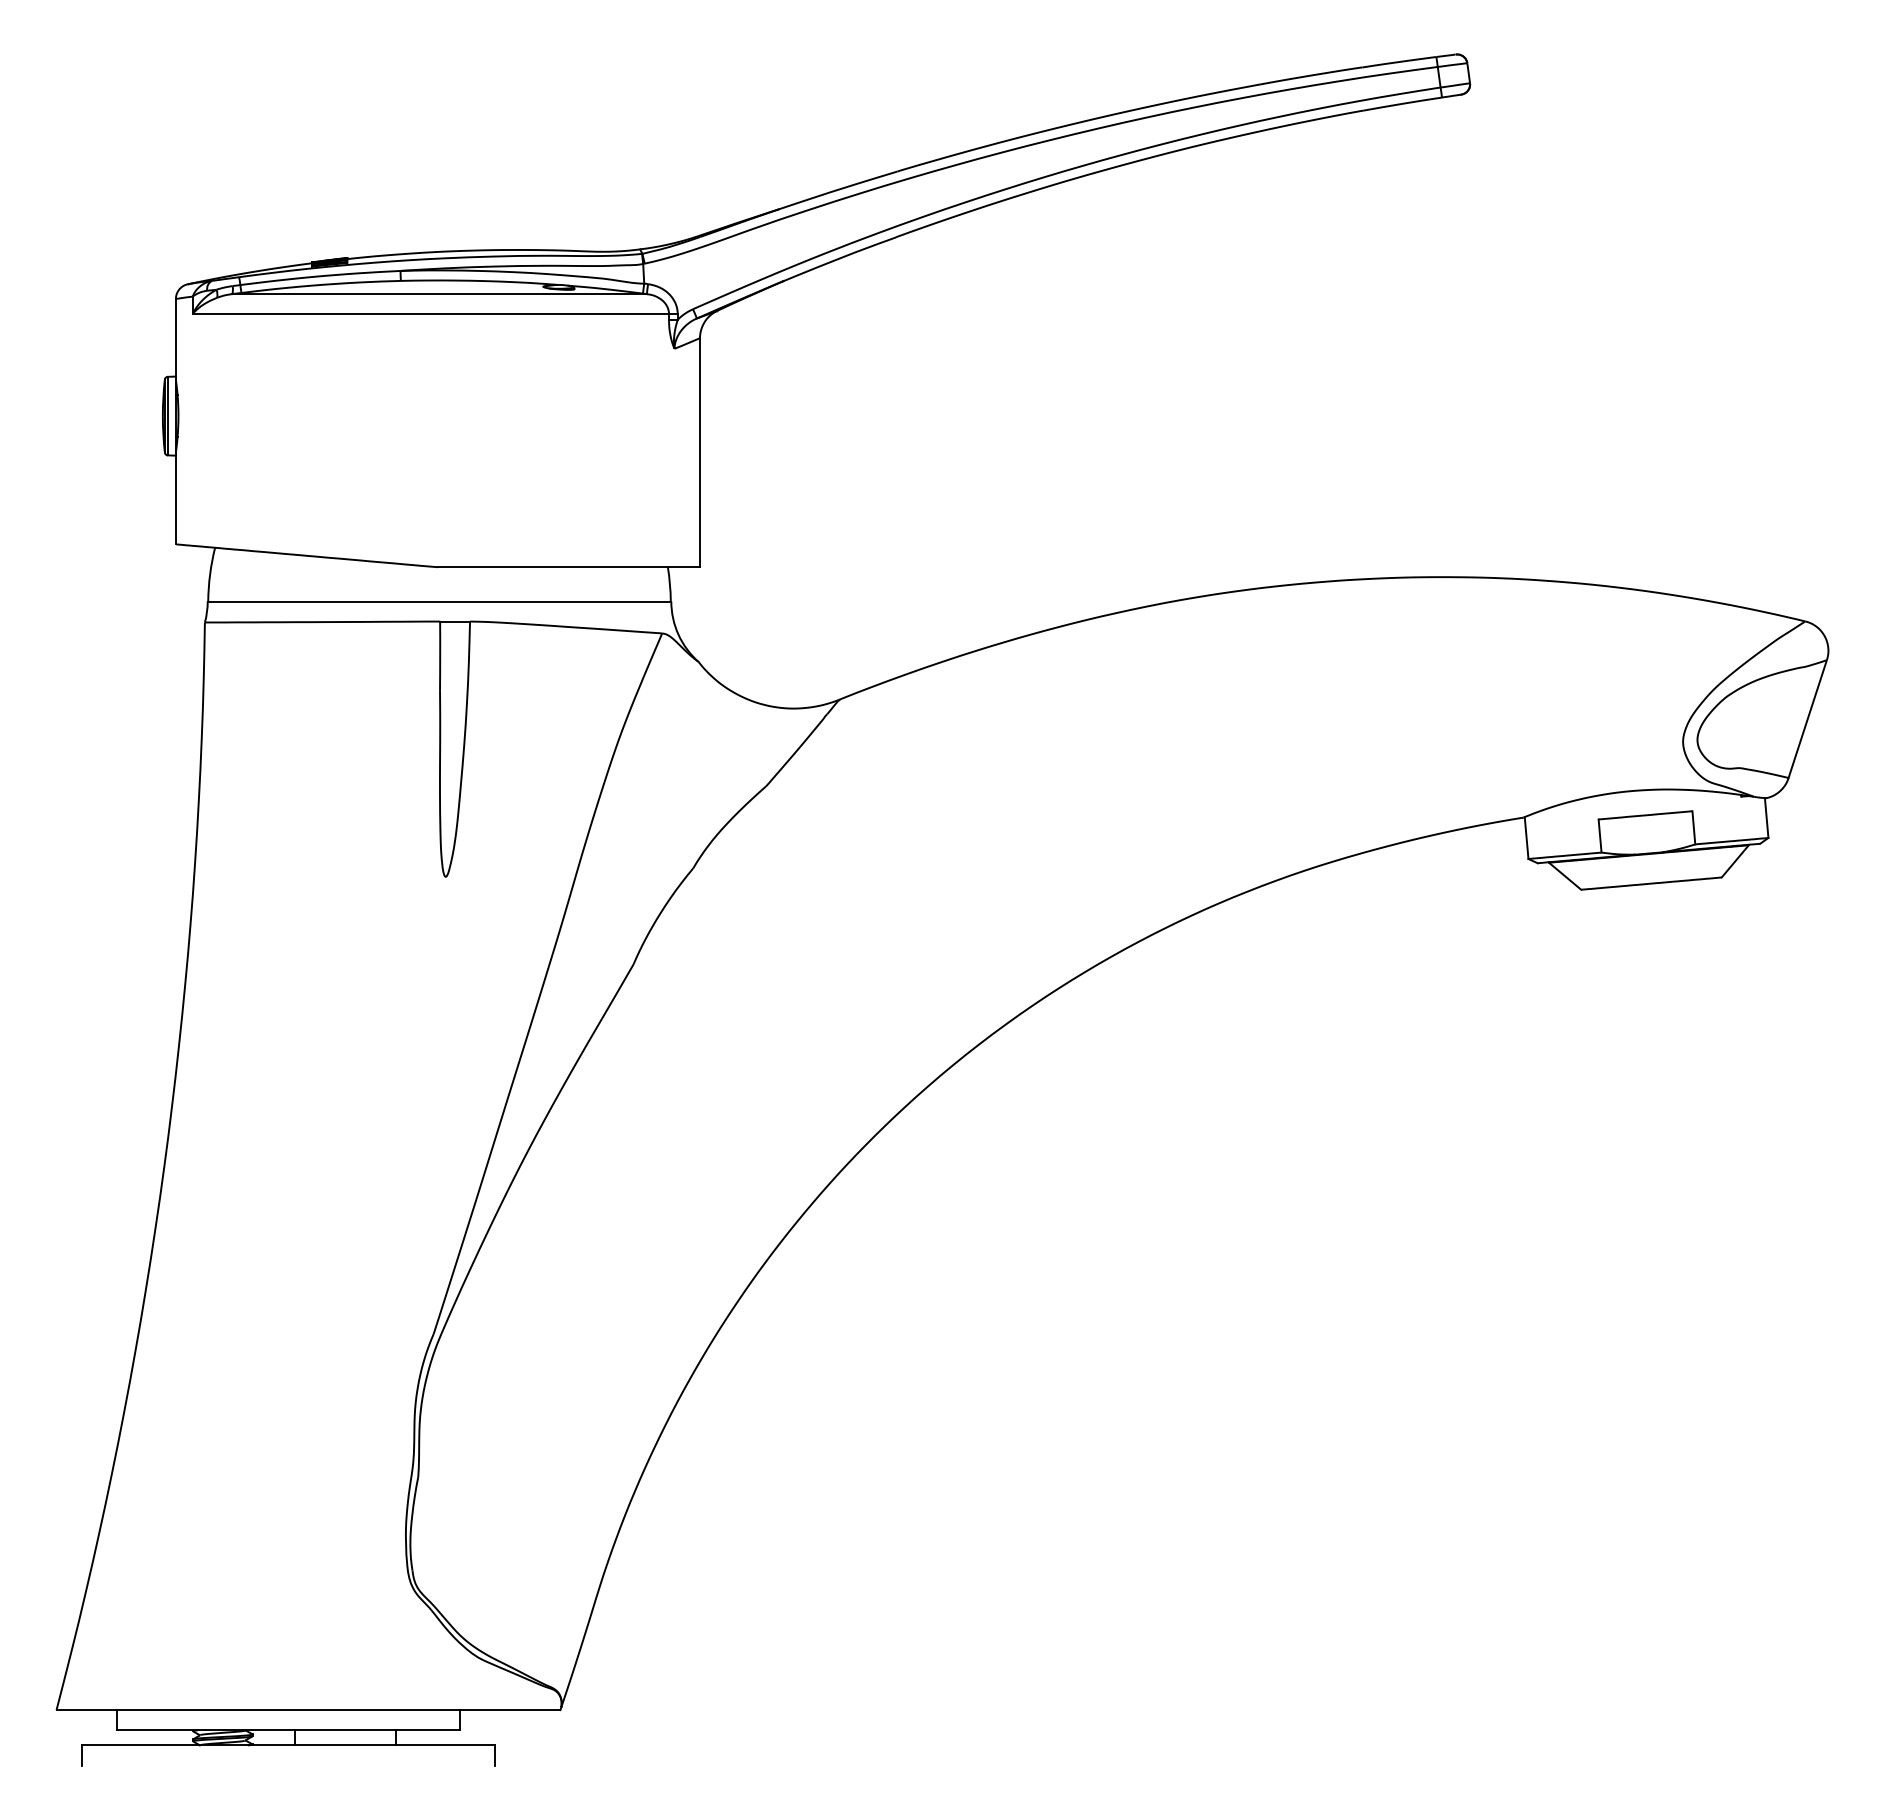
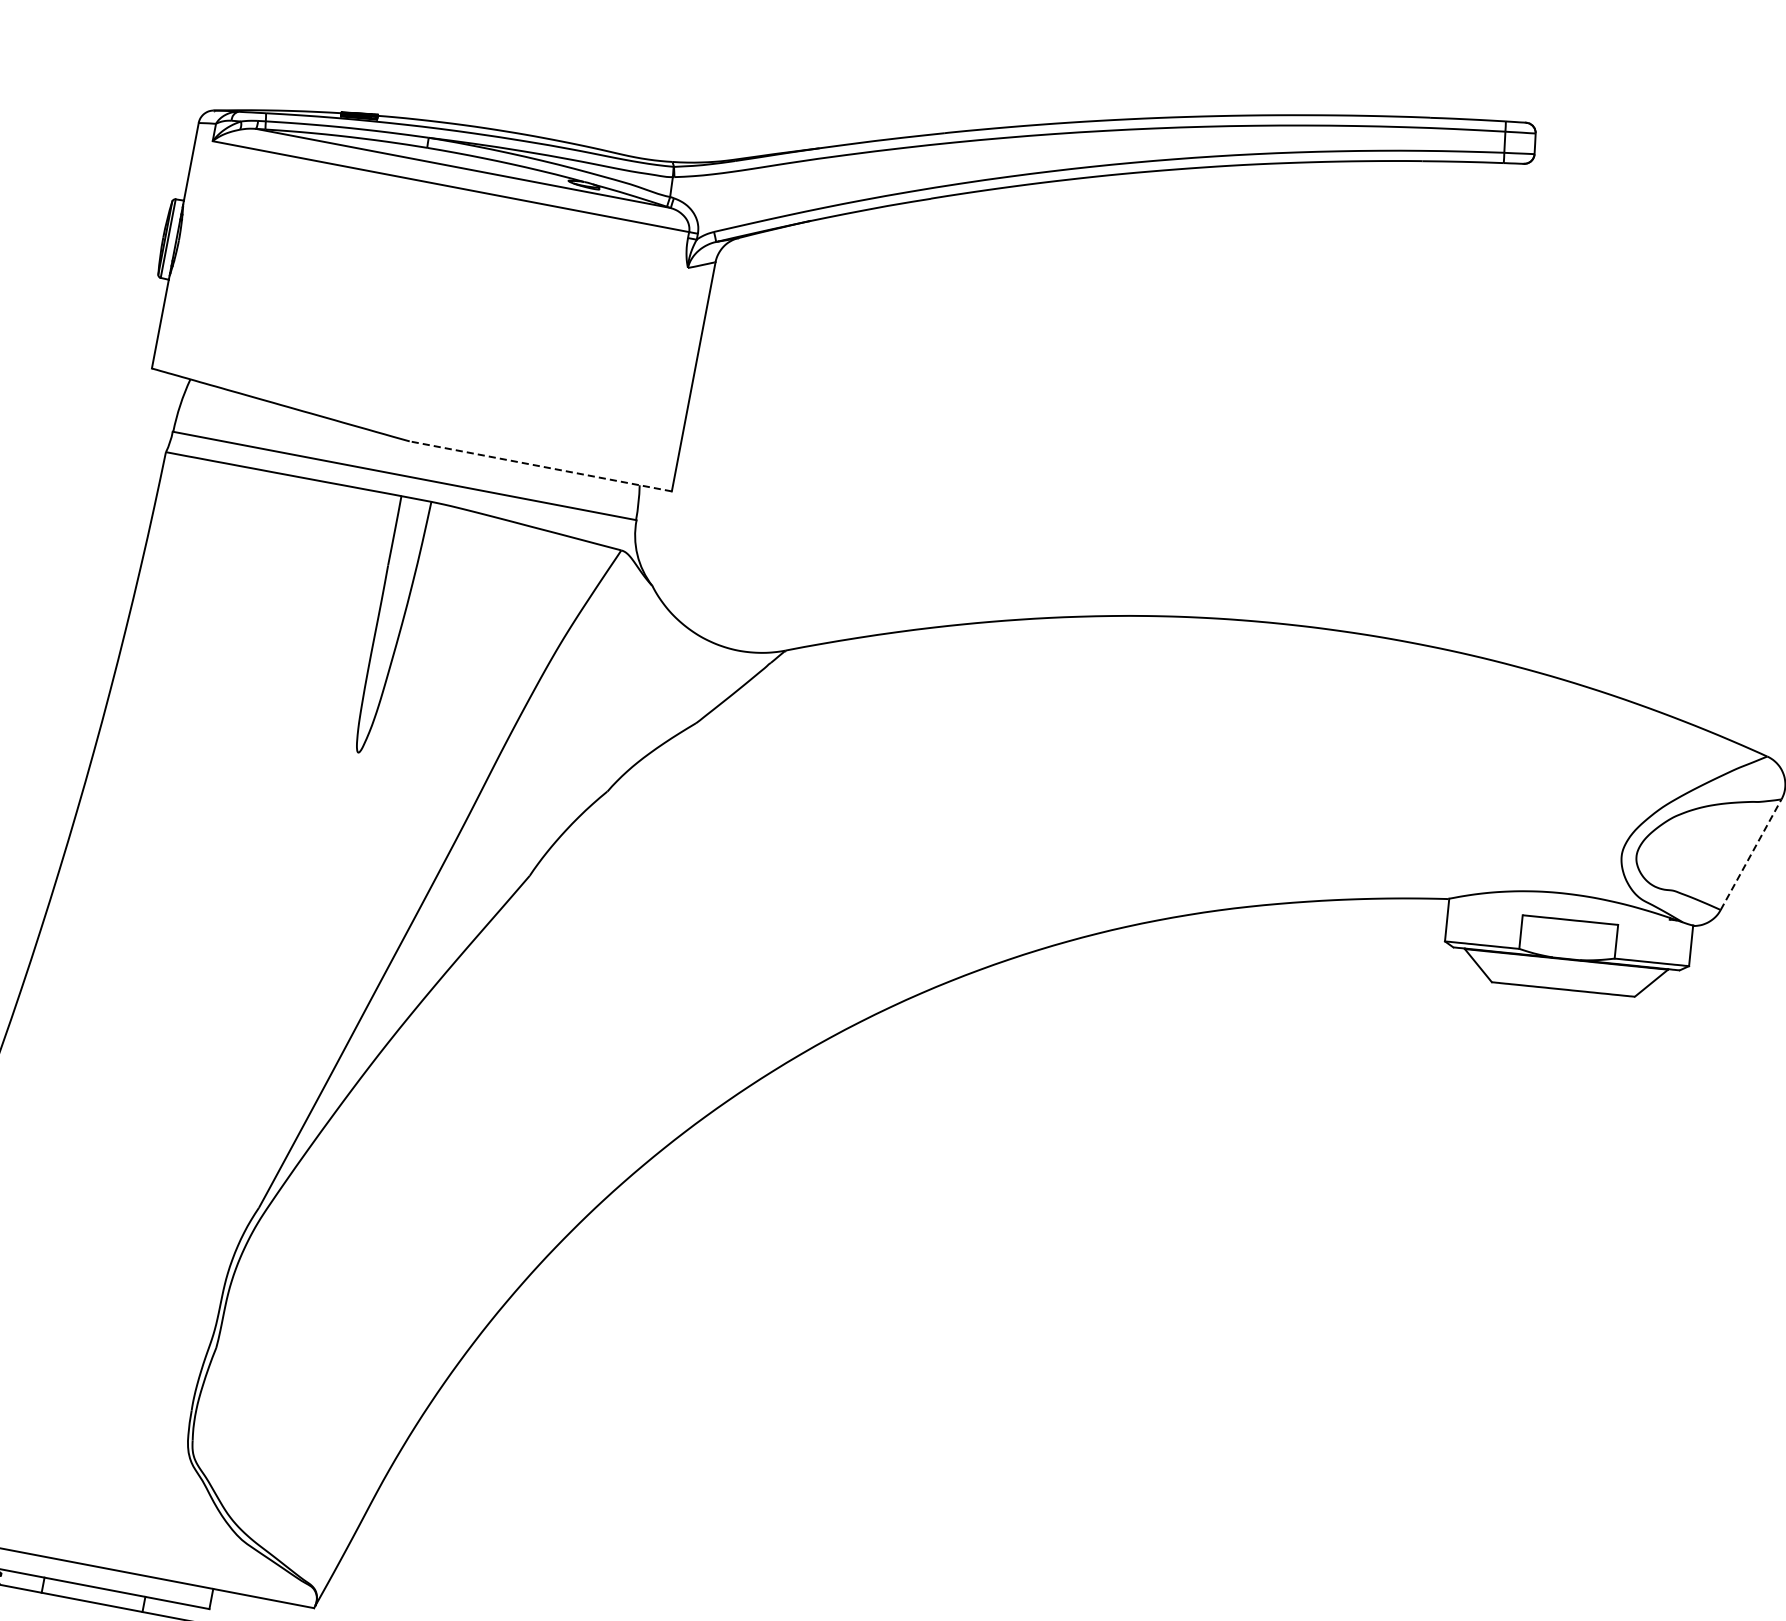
line: (568, 567) -> (540, 466), solid -> dashed
line: (1807, 719) -> (1750, 855), solid -> dashed

